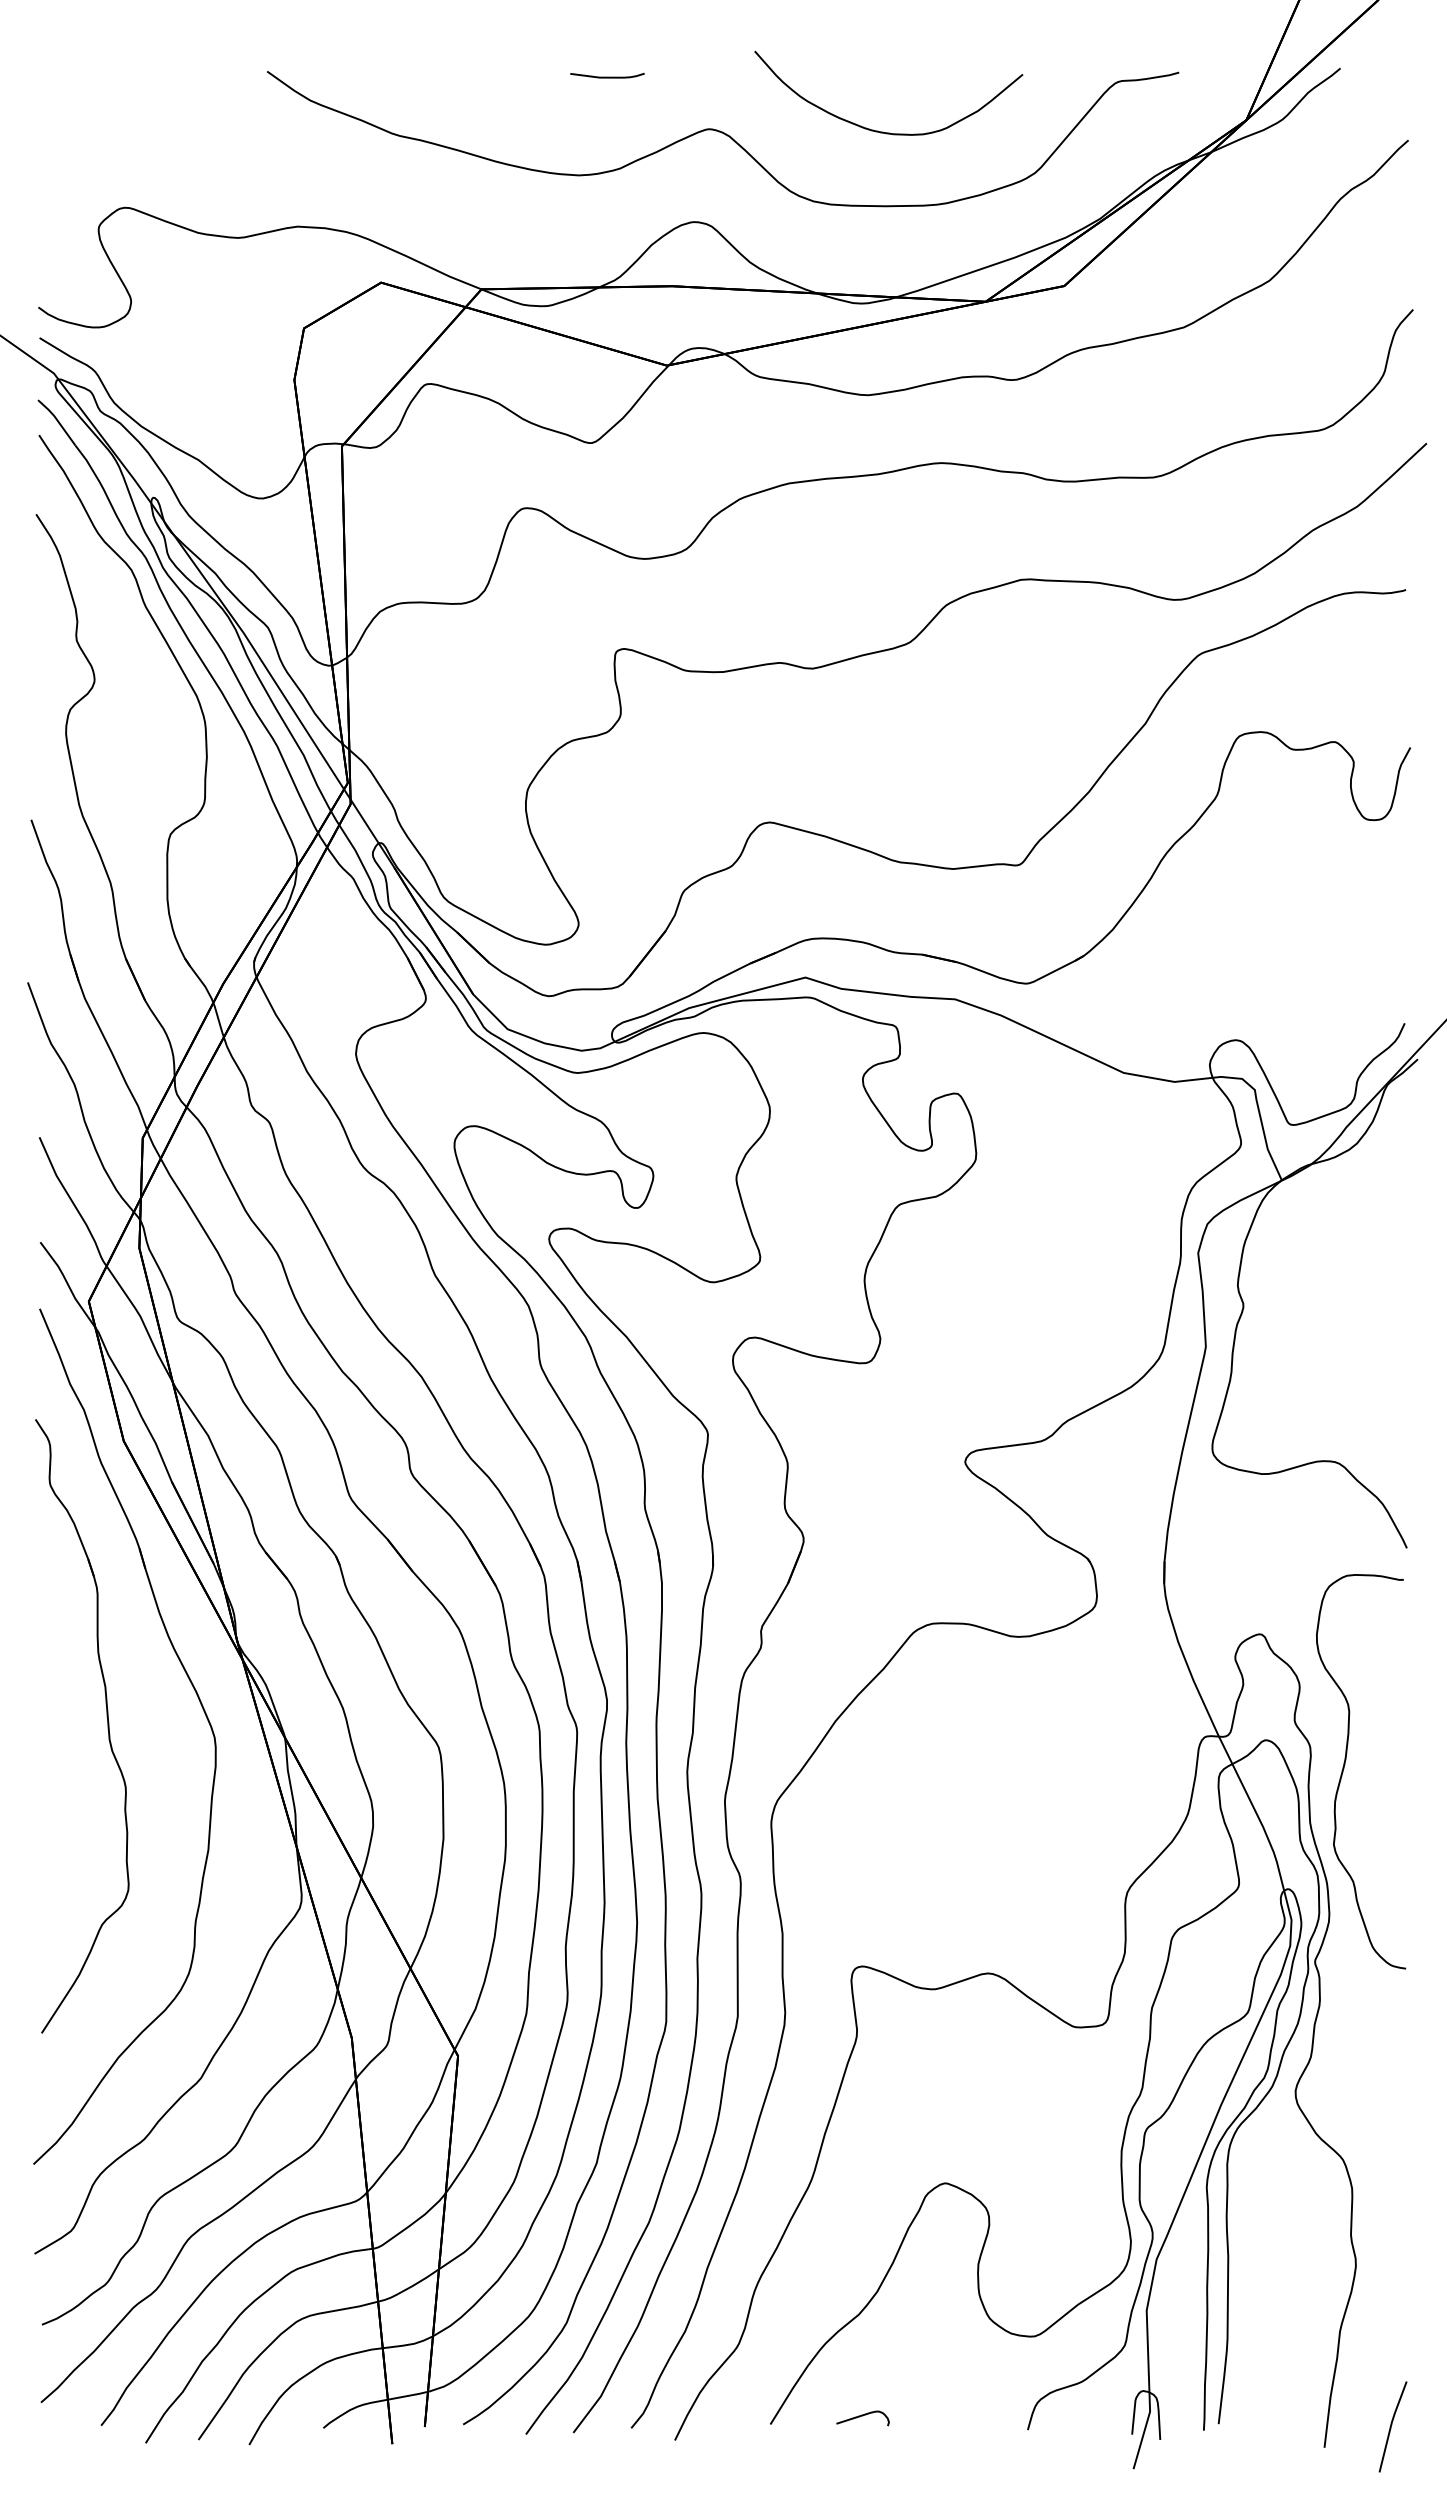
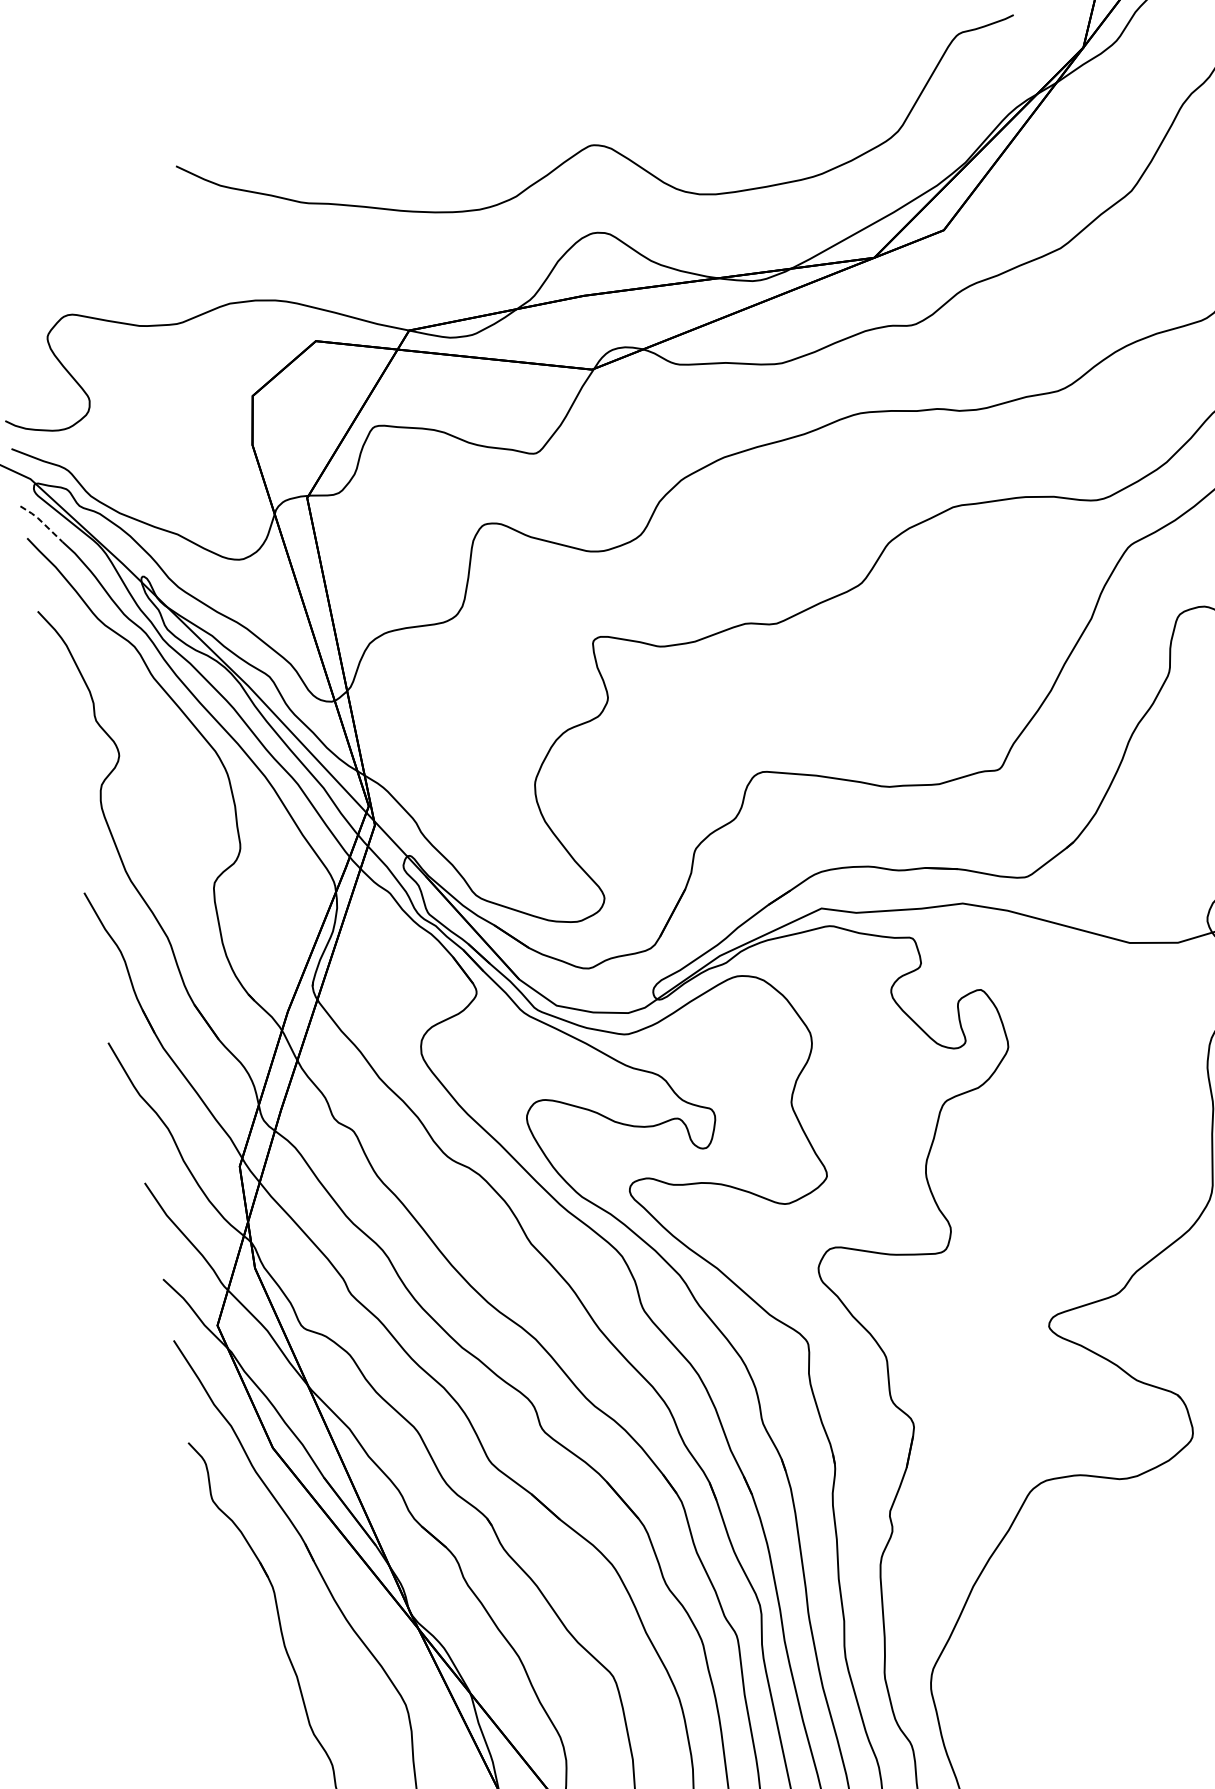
curve: (607, 76) -> (489, 114), removed
curve: (878, 130) -> (747, 118), removed
line: (57, 420) -> (41, 521), solid -> dashed

